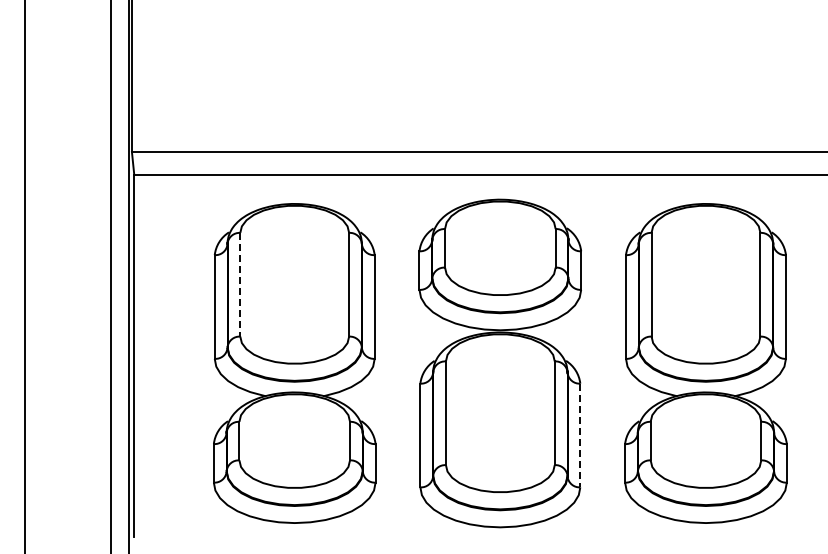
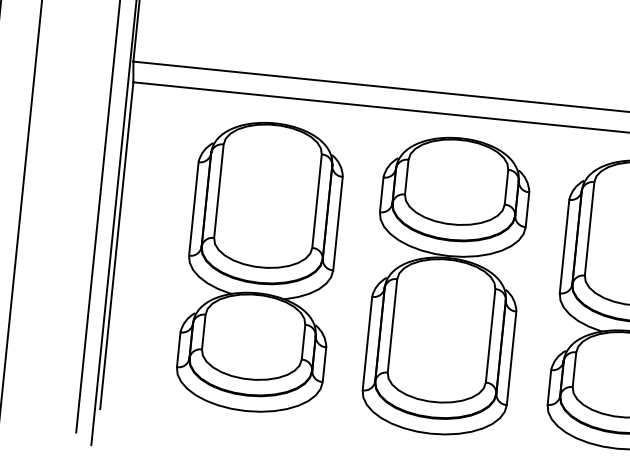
line: (240, 284) -> (219, 191), dashed -> solid
line: (580, 435) -> (511, 358), dashed -> solid

